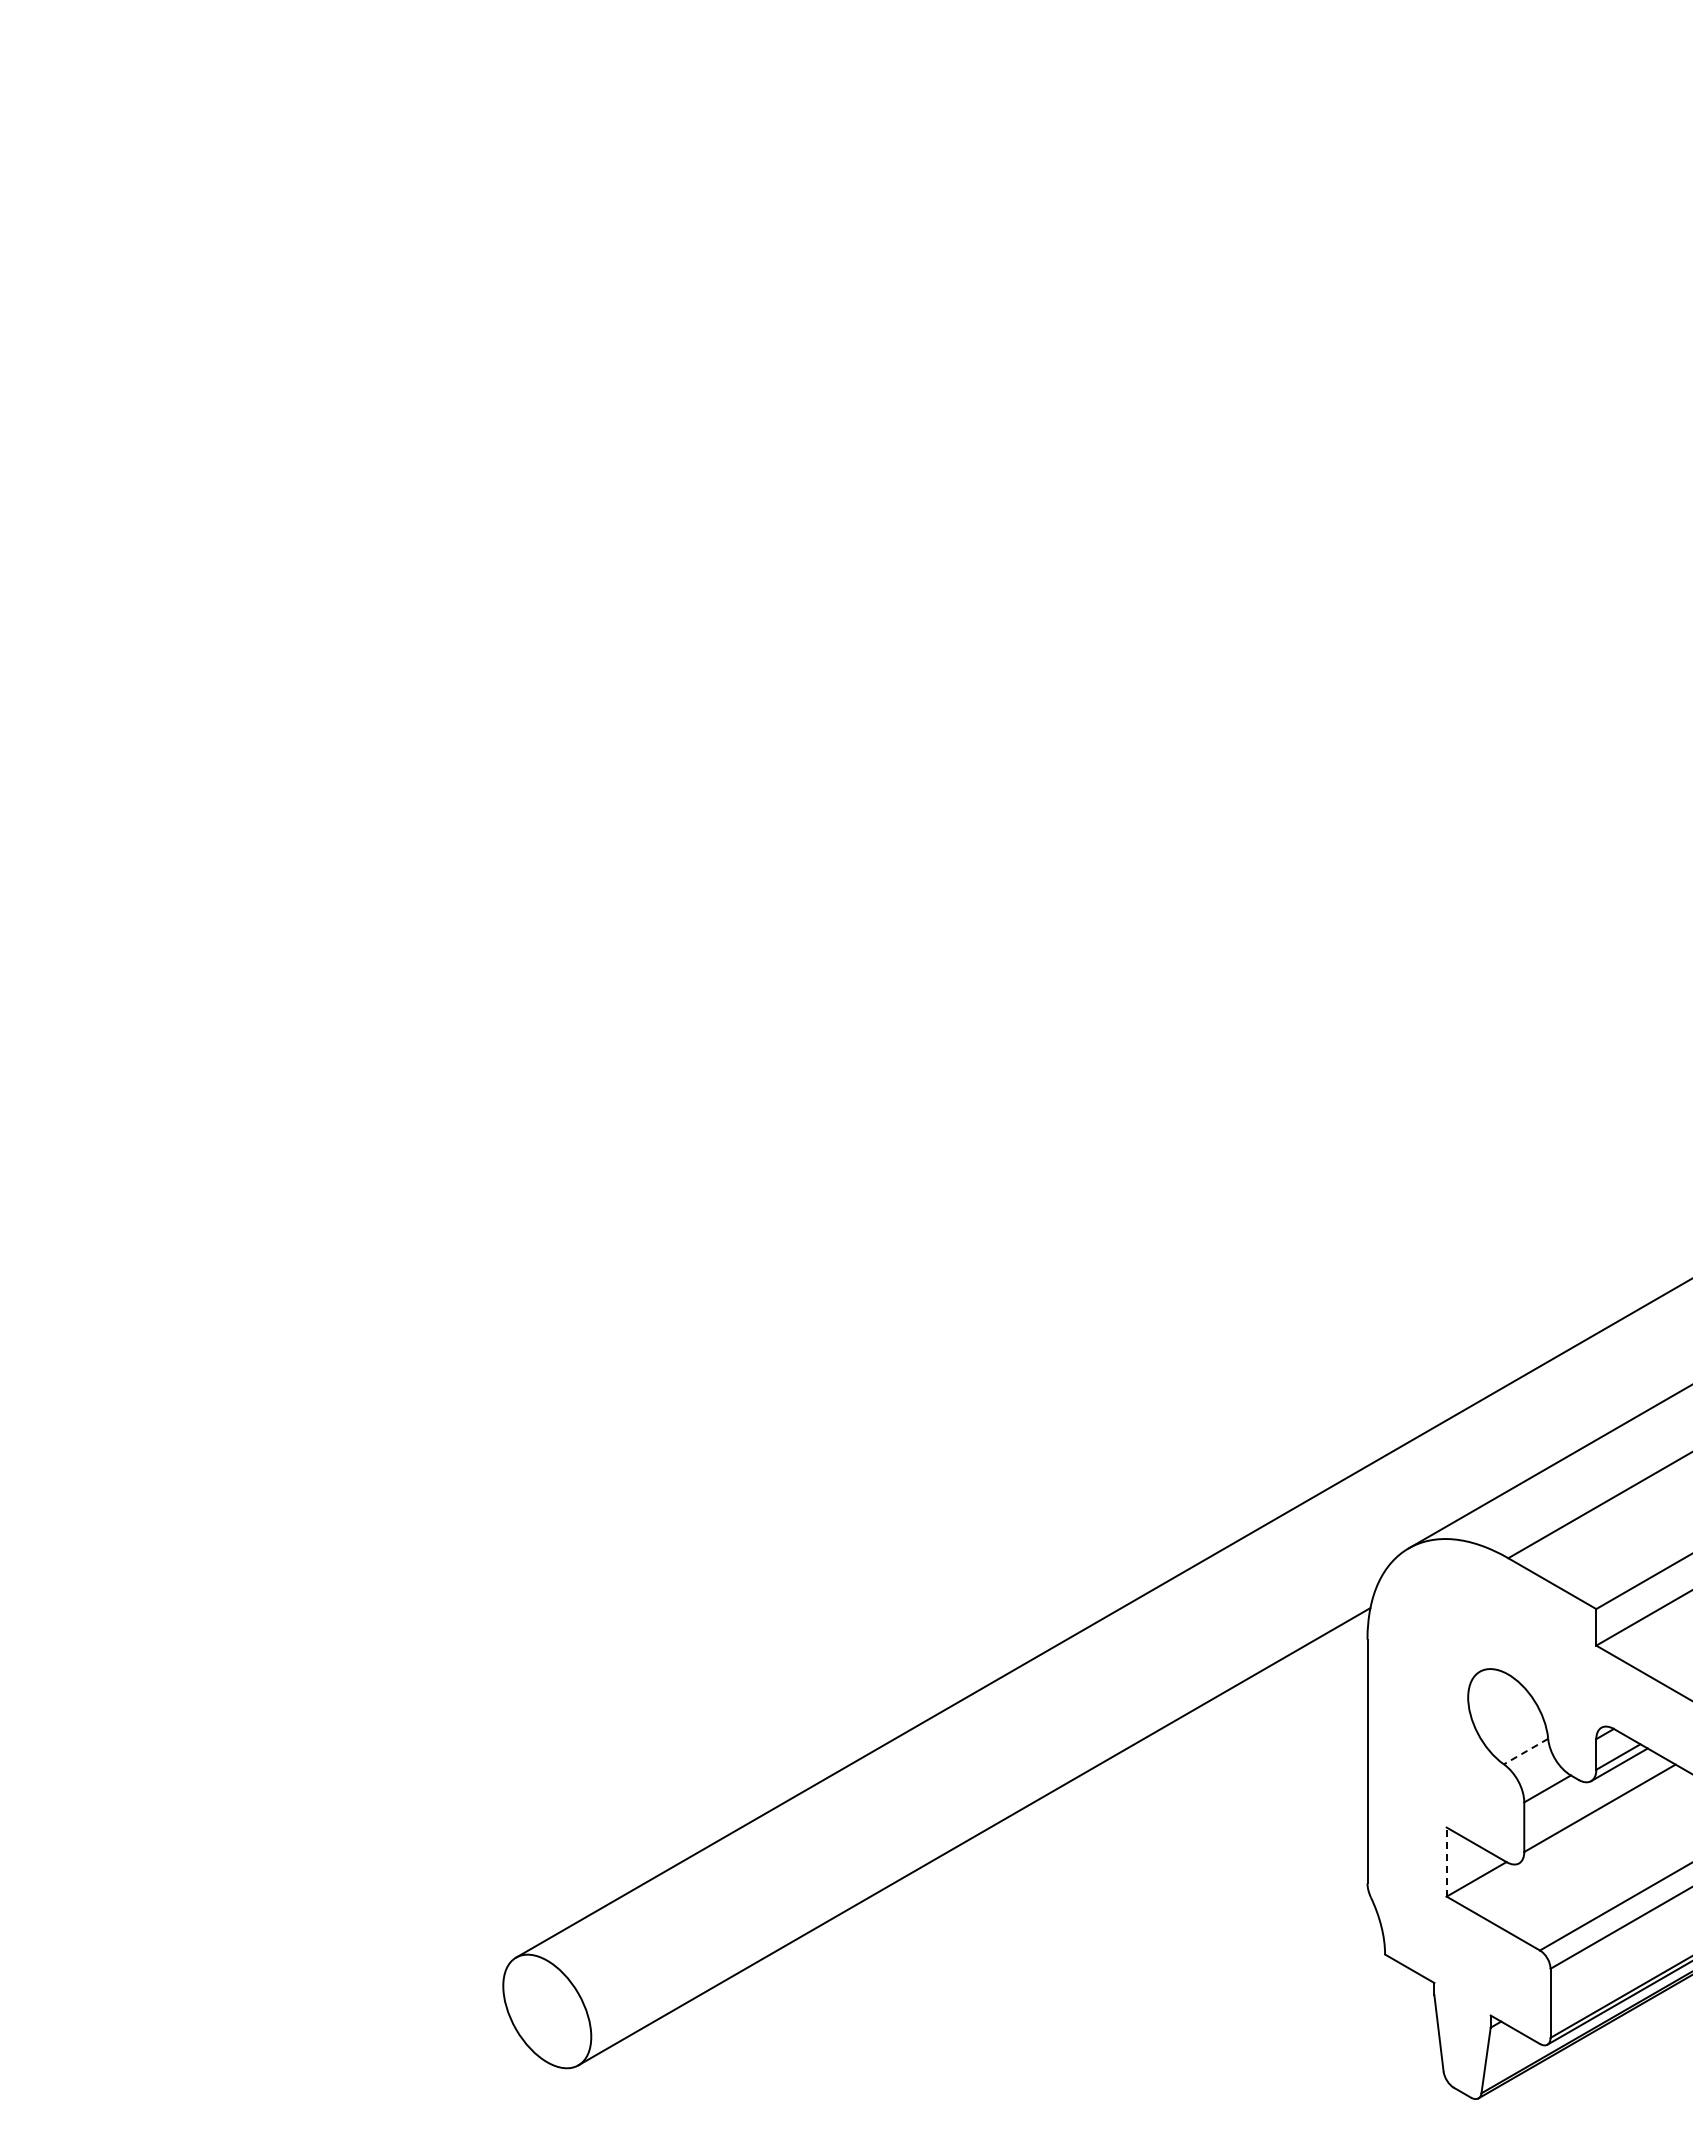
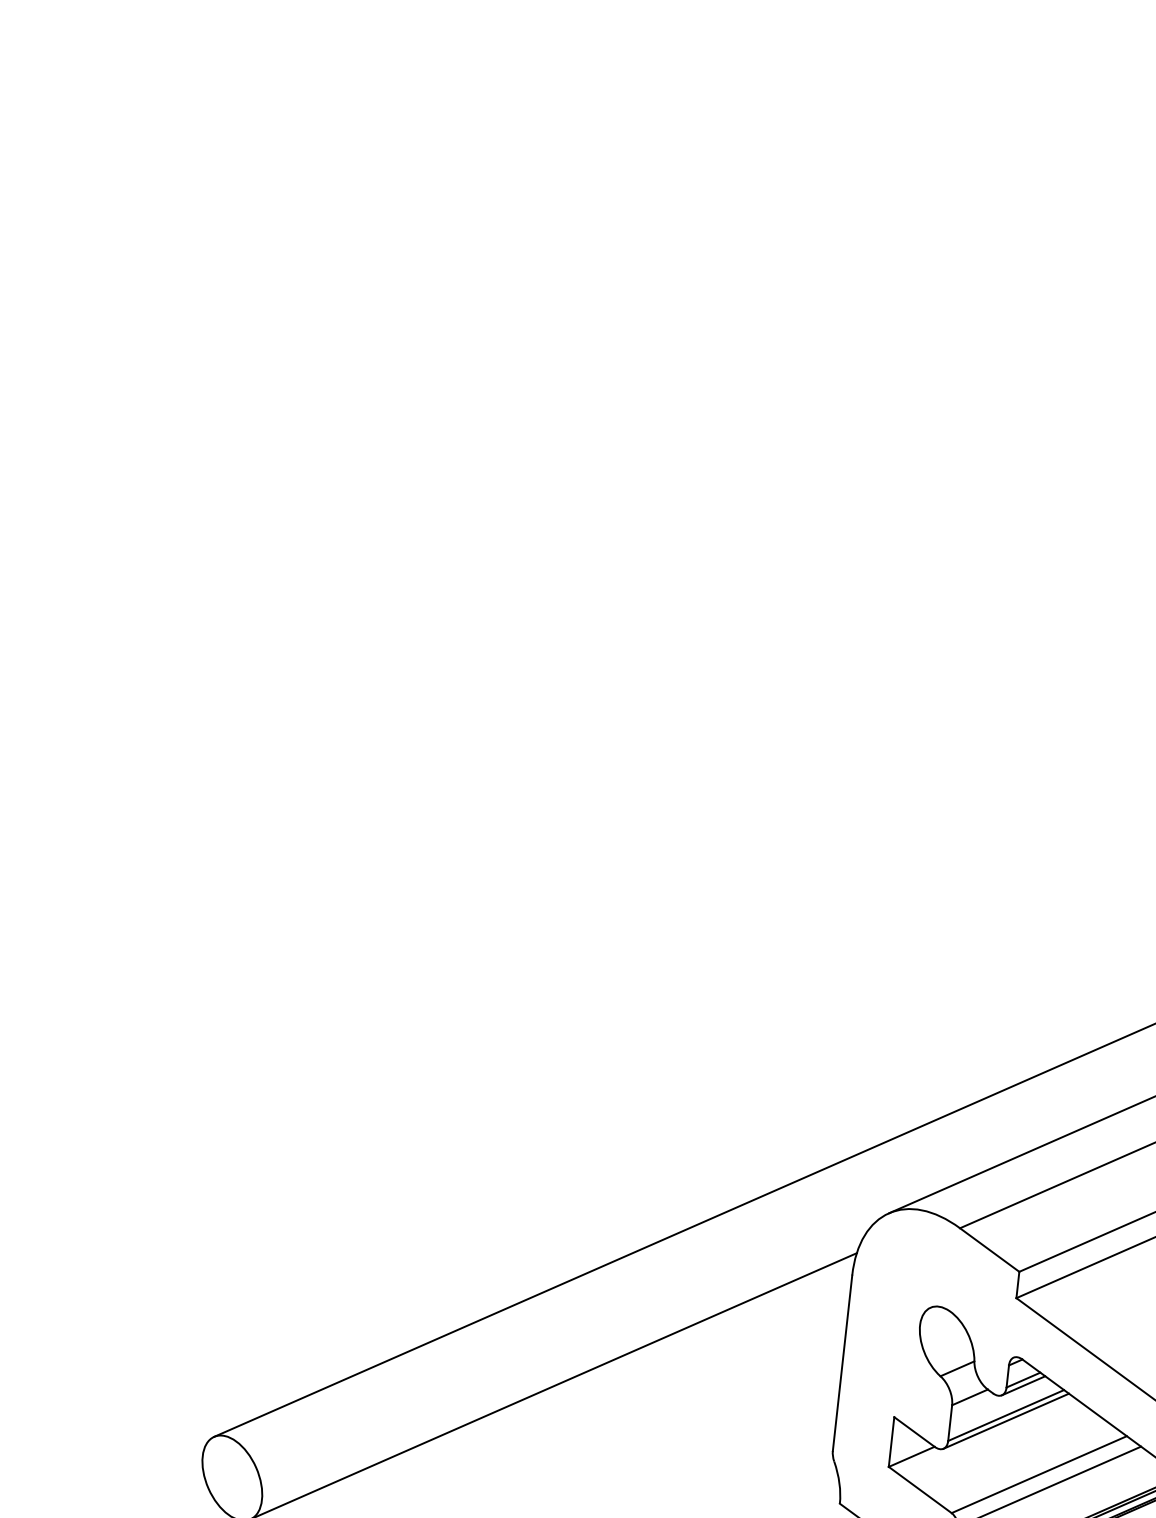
line: (1526, 1751) -> (957, 1368), dashed -> solid
line: (1600, 1815) -> (1005, 1420), added
line: (1446, 1862) -> (891, 1442), dashed -> solid

